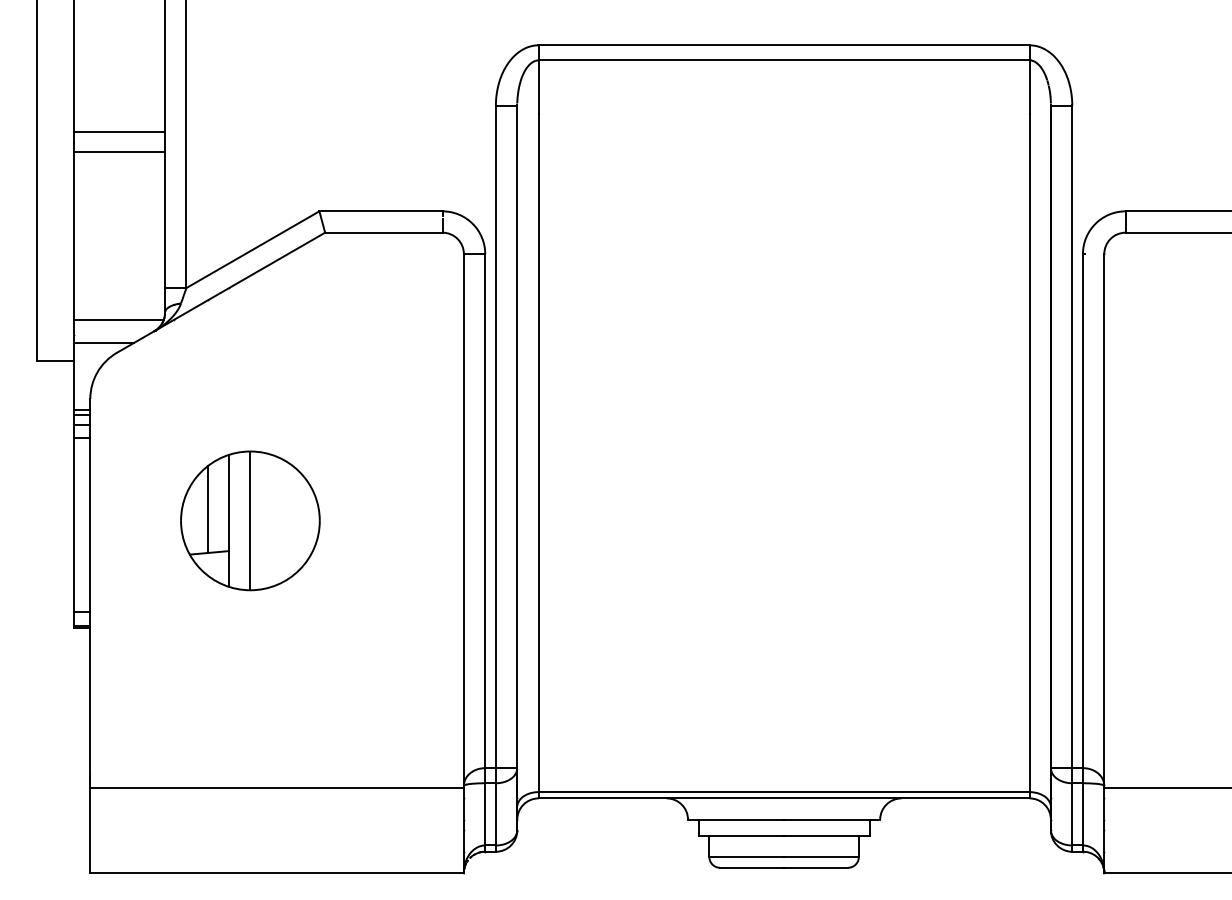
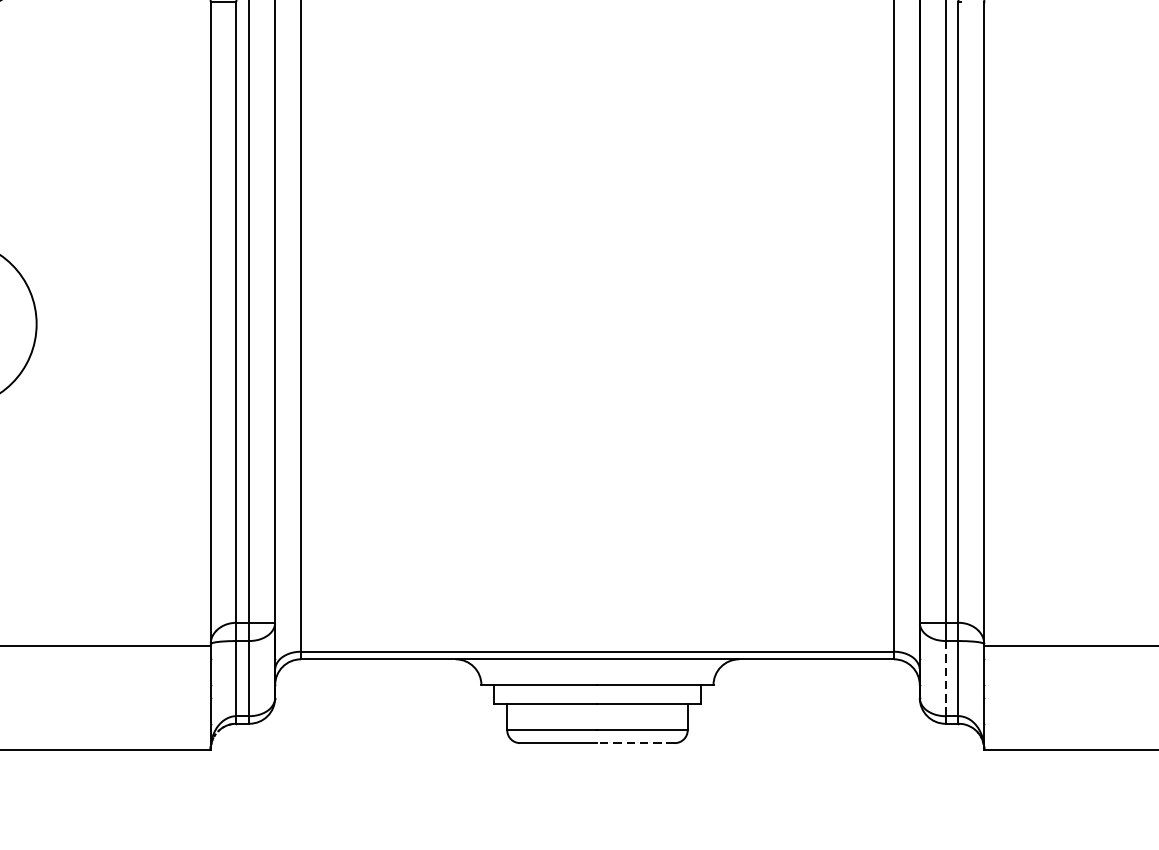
line: (1072, 814) -> (945, 678), solid -> dashed
line: (815, 867) -> (635, 742), solid -> dashed

